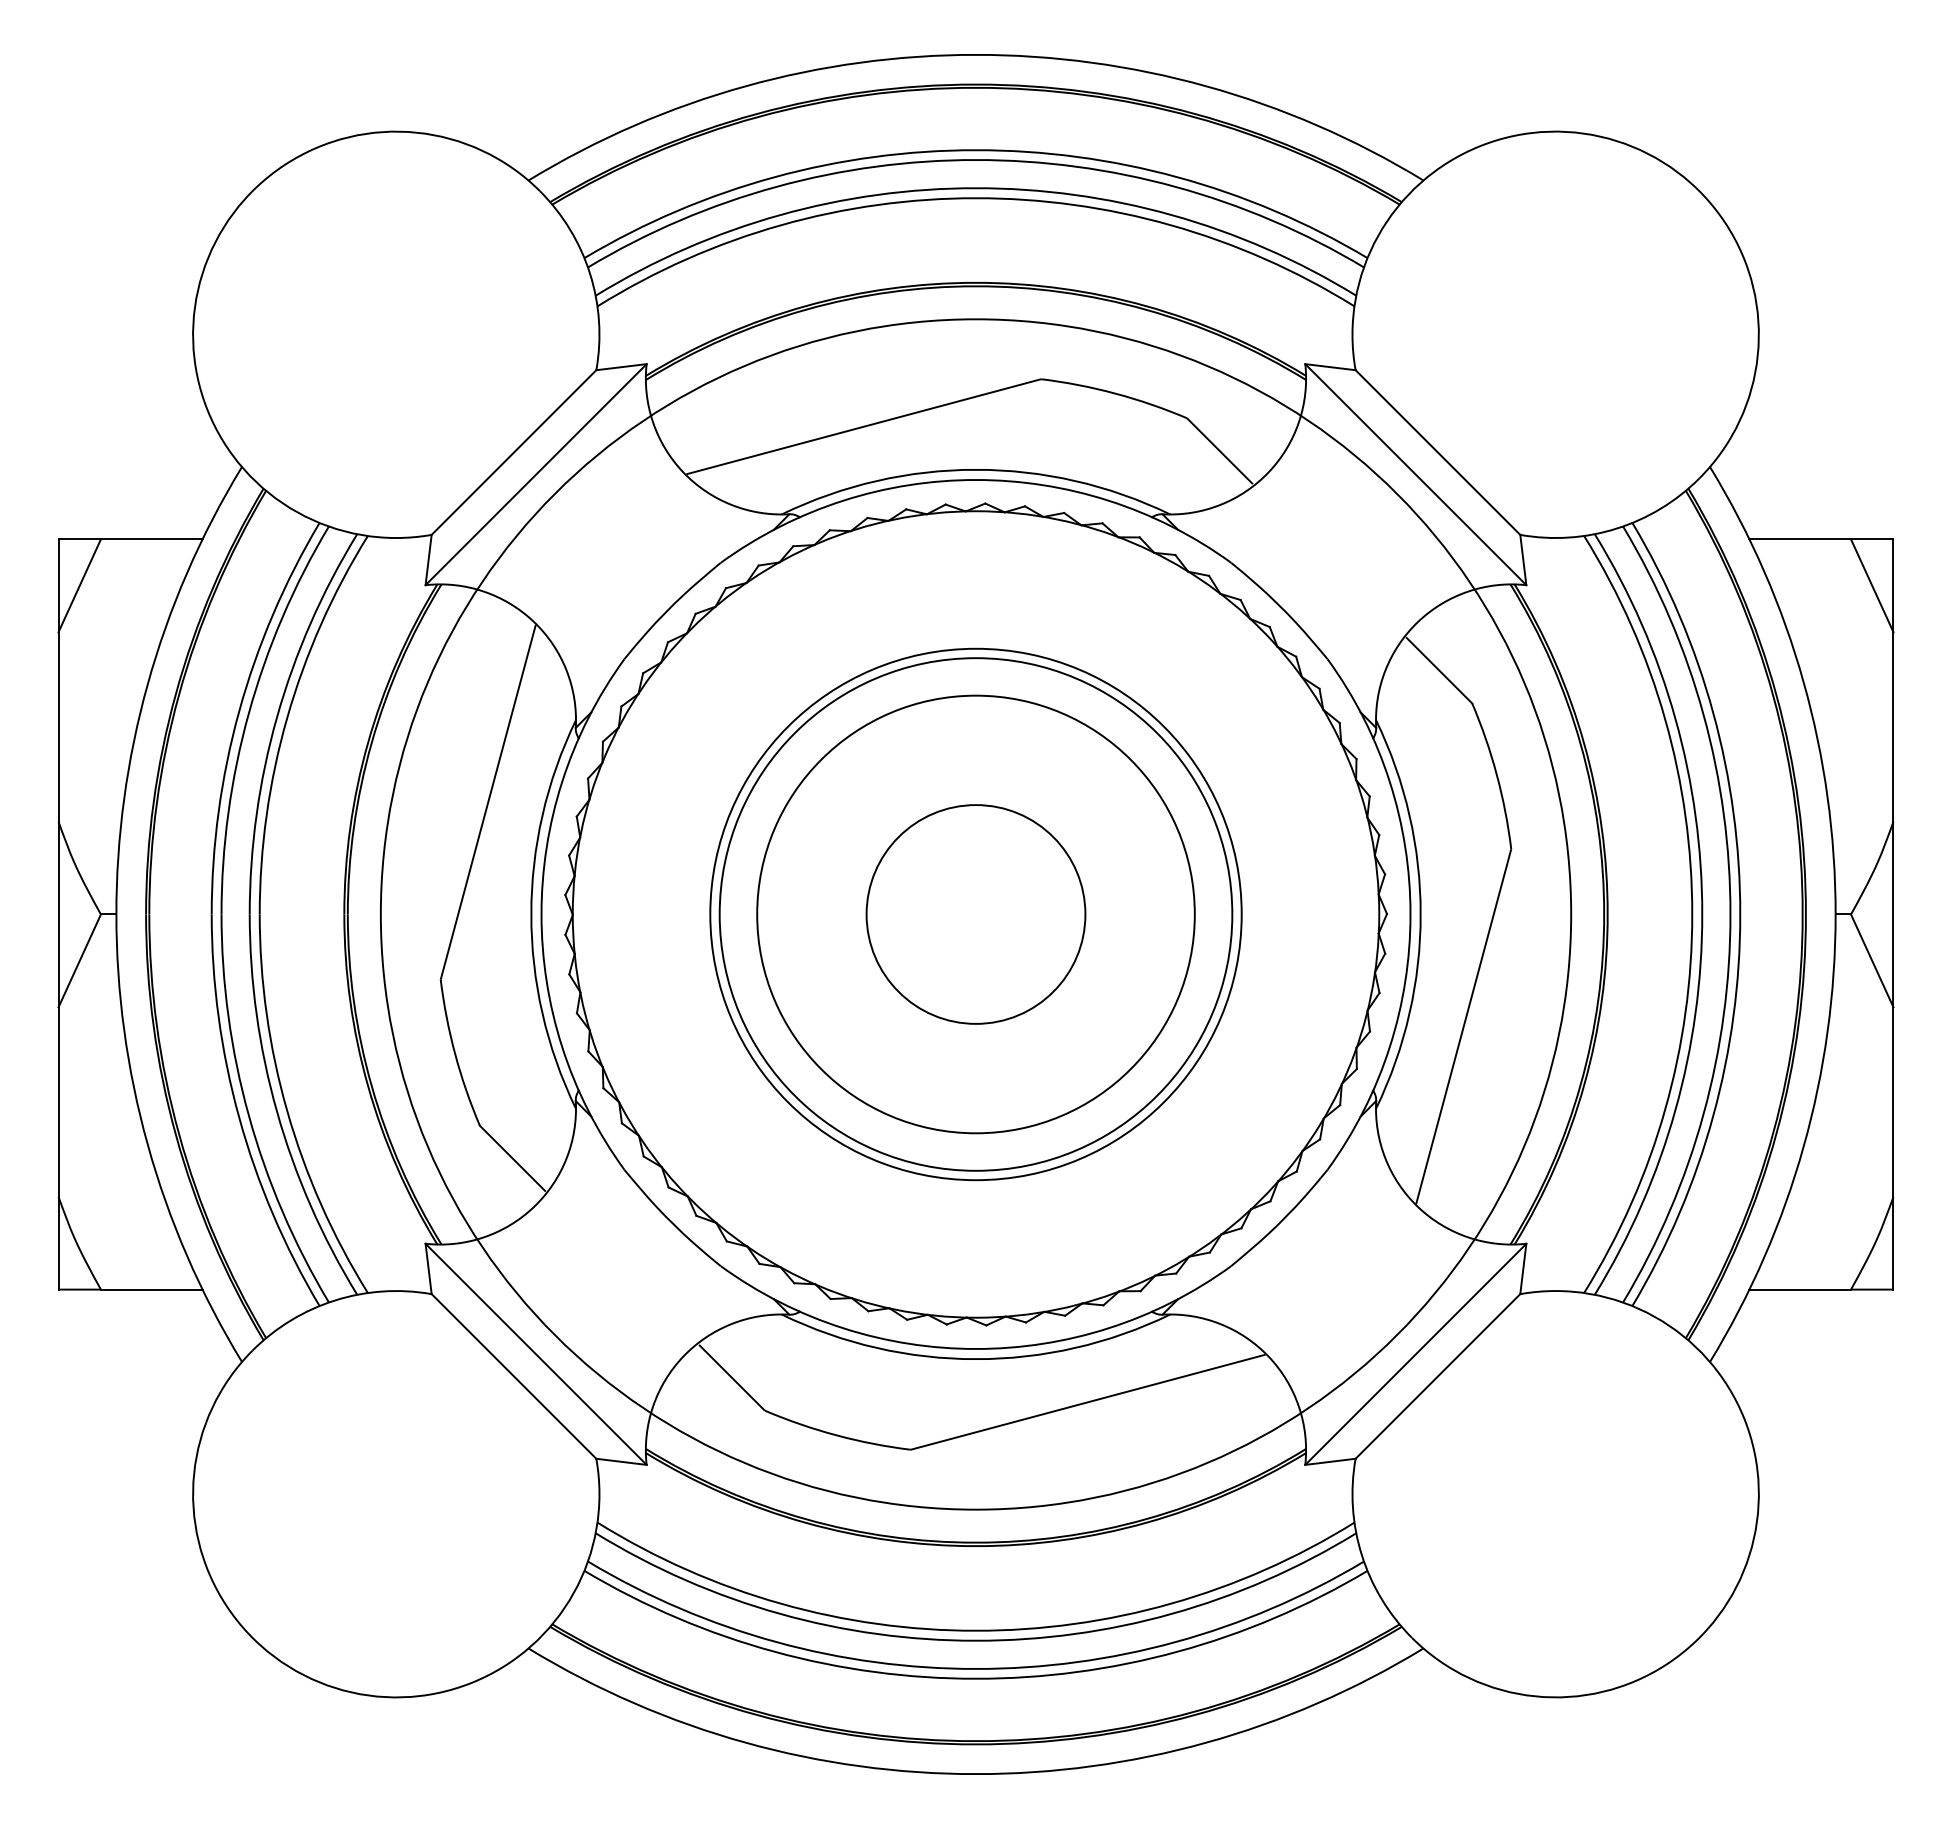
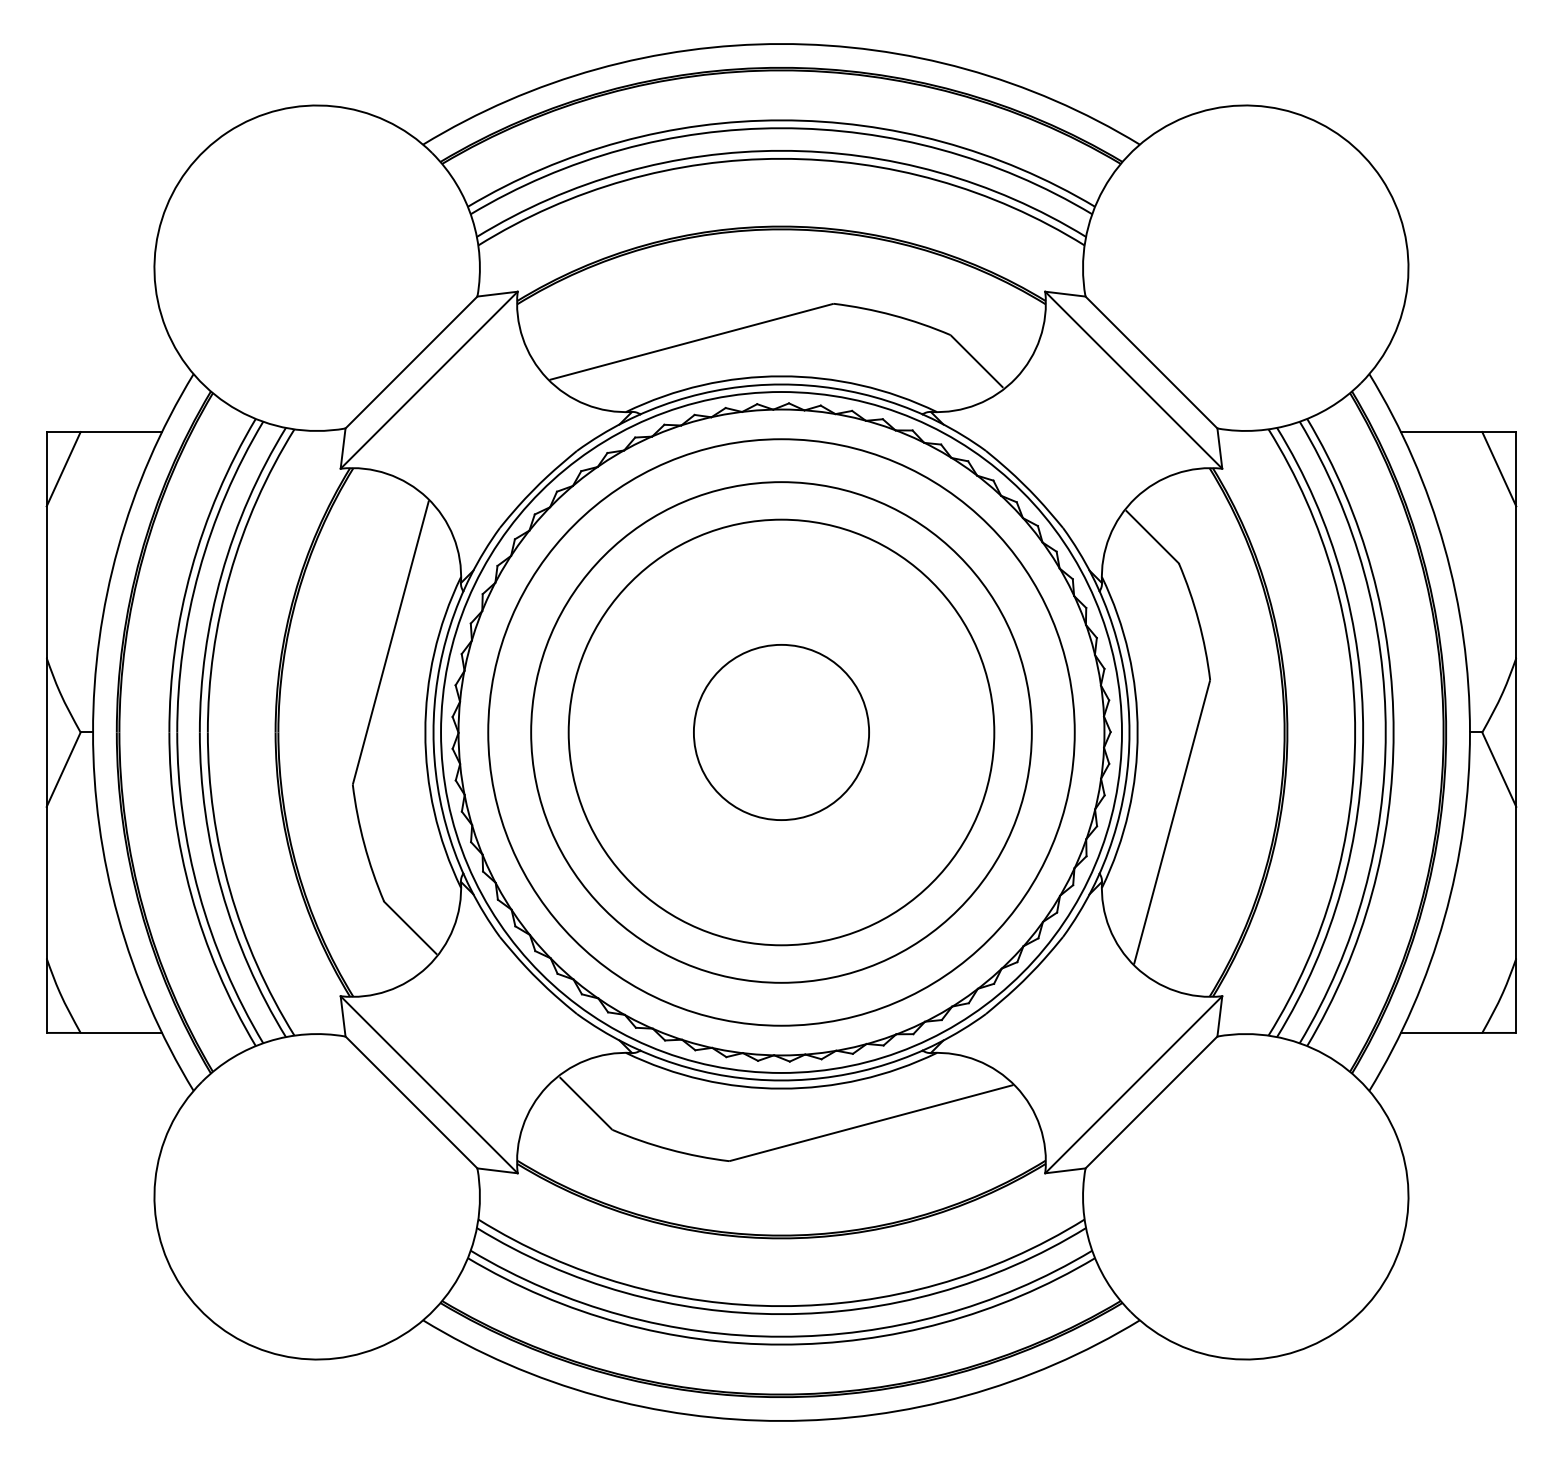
circle: (975, 914) -> (781, 732), size x0.71
circle: (975, 914) -> (781, 732), size x1.43
circle: (975, 914) -> (781, 732), size x1.43

